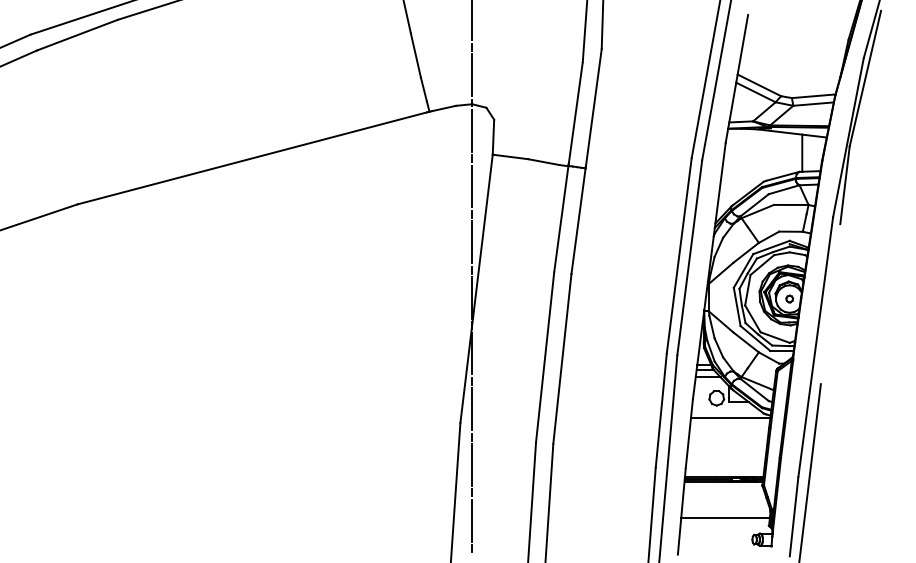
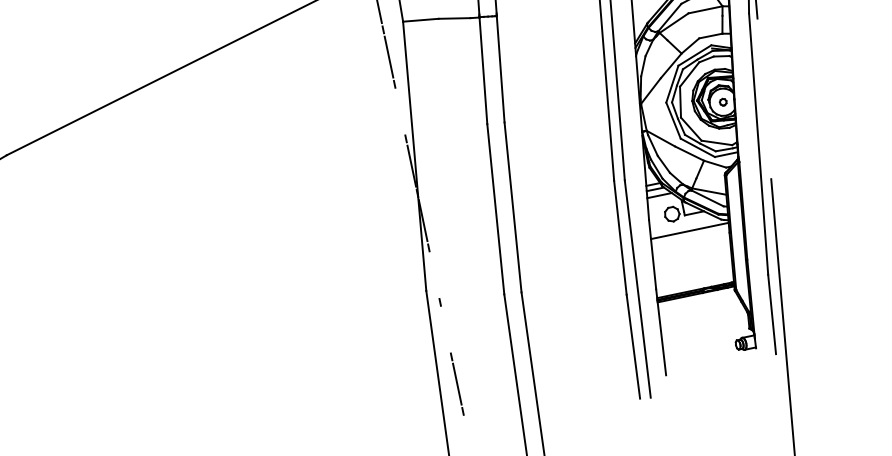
line: (471, 242) -> (400, 111), removed
line: (471, 409) -> (434, 275), removed
line: (471, 464) -> (445, 329), removed
line: (725, 517) -> (705, 329), removed

